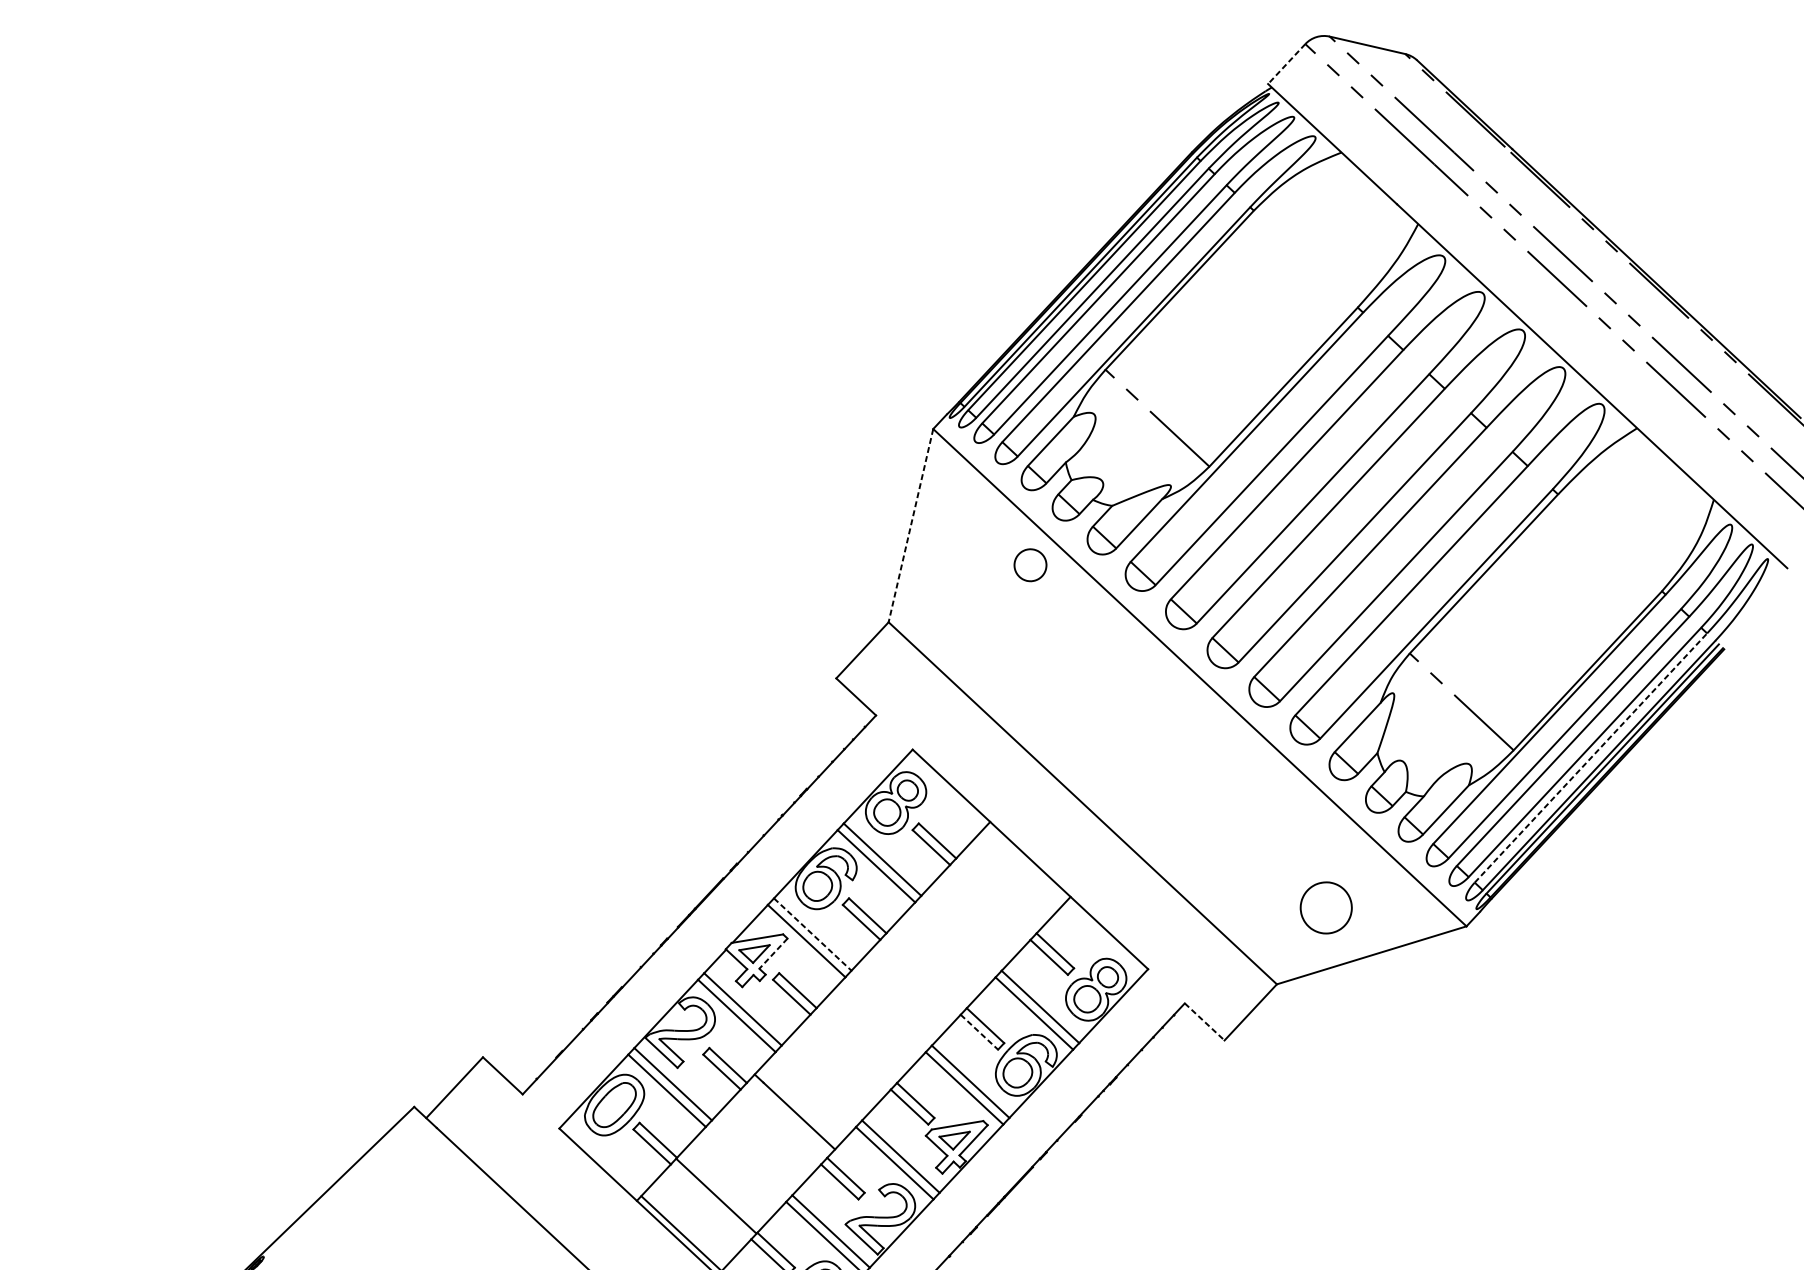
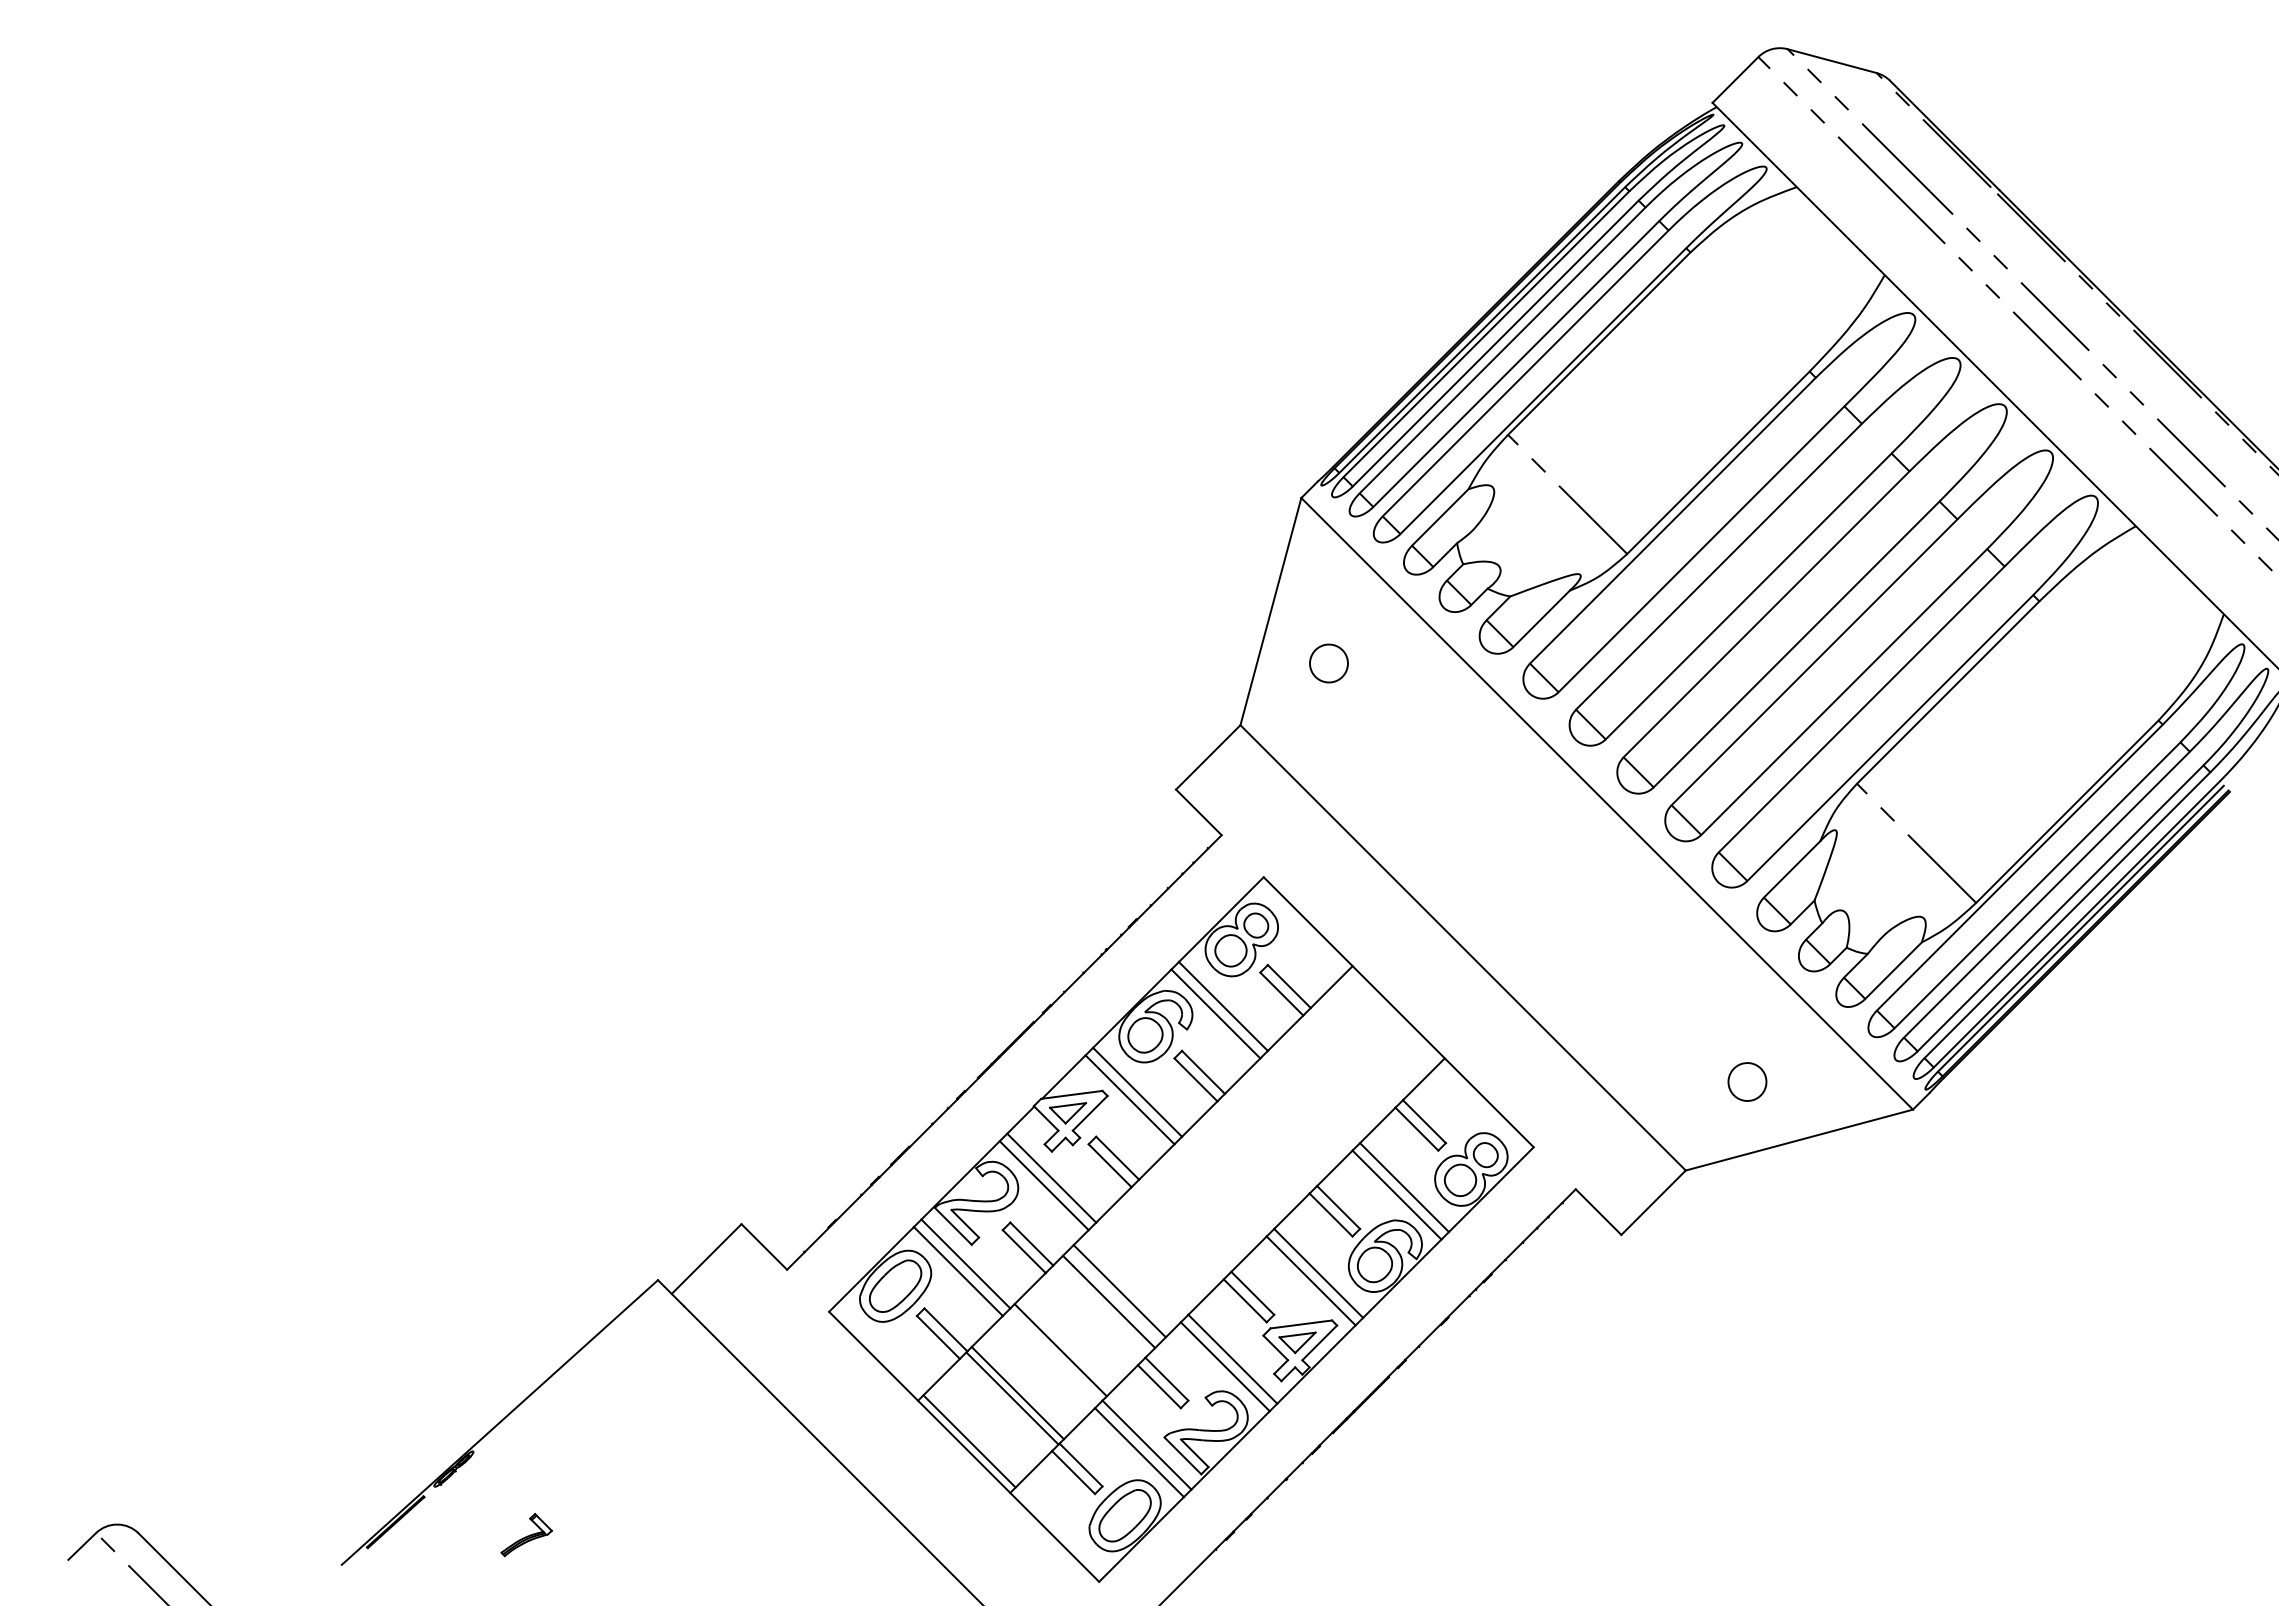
line: (1286, 64) -> (1735, 80), dashed -> solid
line: (910, 525) -> (1270, 611), dashed -> solid
part: (1030, 565) -> (1328, 663), moved
line: (1590, 757) -> (2067, 914), dashed -> solid
part: (1326, 907) -> (1747, 1081), size x0.62
line: (812, 934) -> (1137, 1092), dashed -> solid
line: (773, 953) -> (1090, 1113), dashed -> solid
line: (1204, 1022) -> (1598, 1212), dashed -> solid
line: (979, 1032) -> (1331, 1215), dashed -> solid
line: (803, 1102) -> (1119, 1291), added
line: (755, 1154) -> (1060, 1350), added
line: (720, 1191) -> (1017, 1393), added

